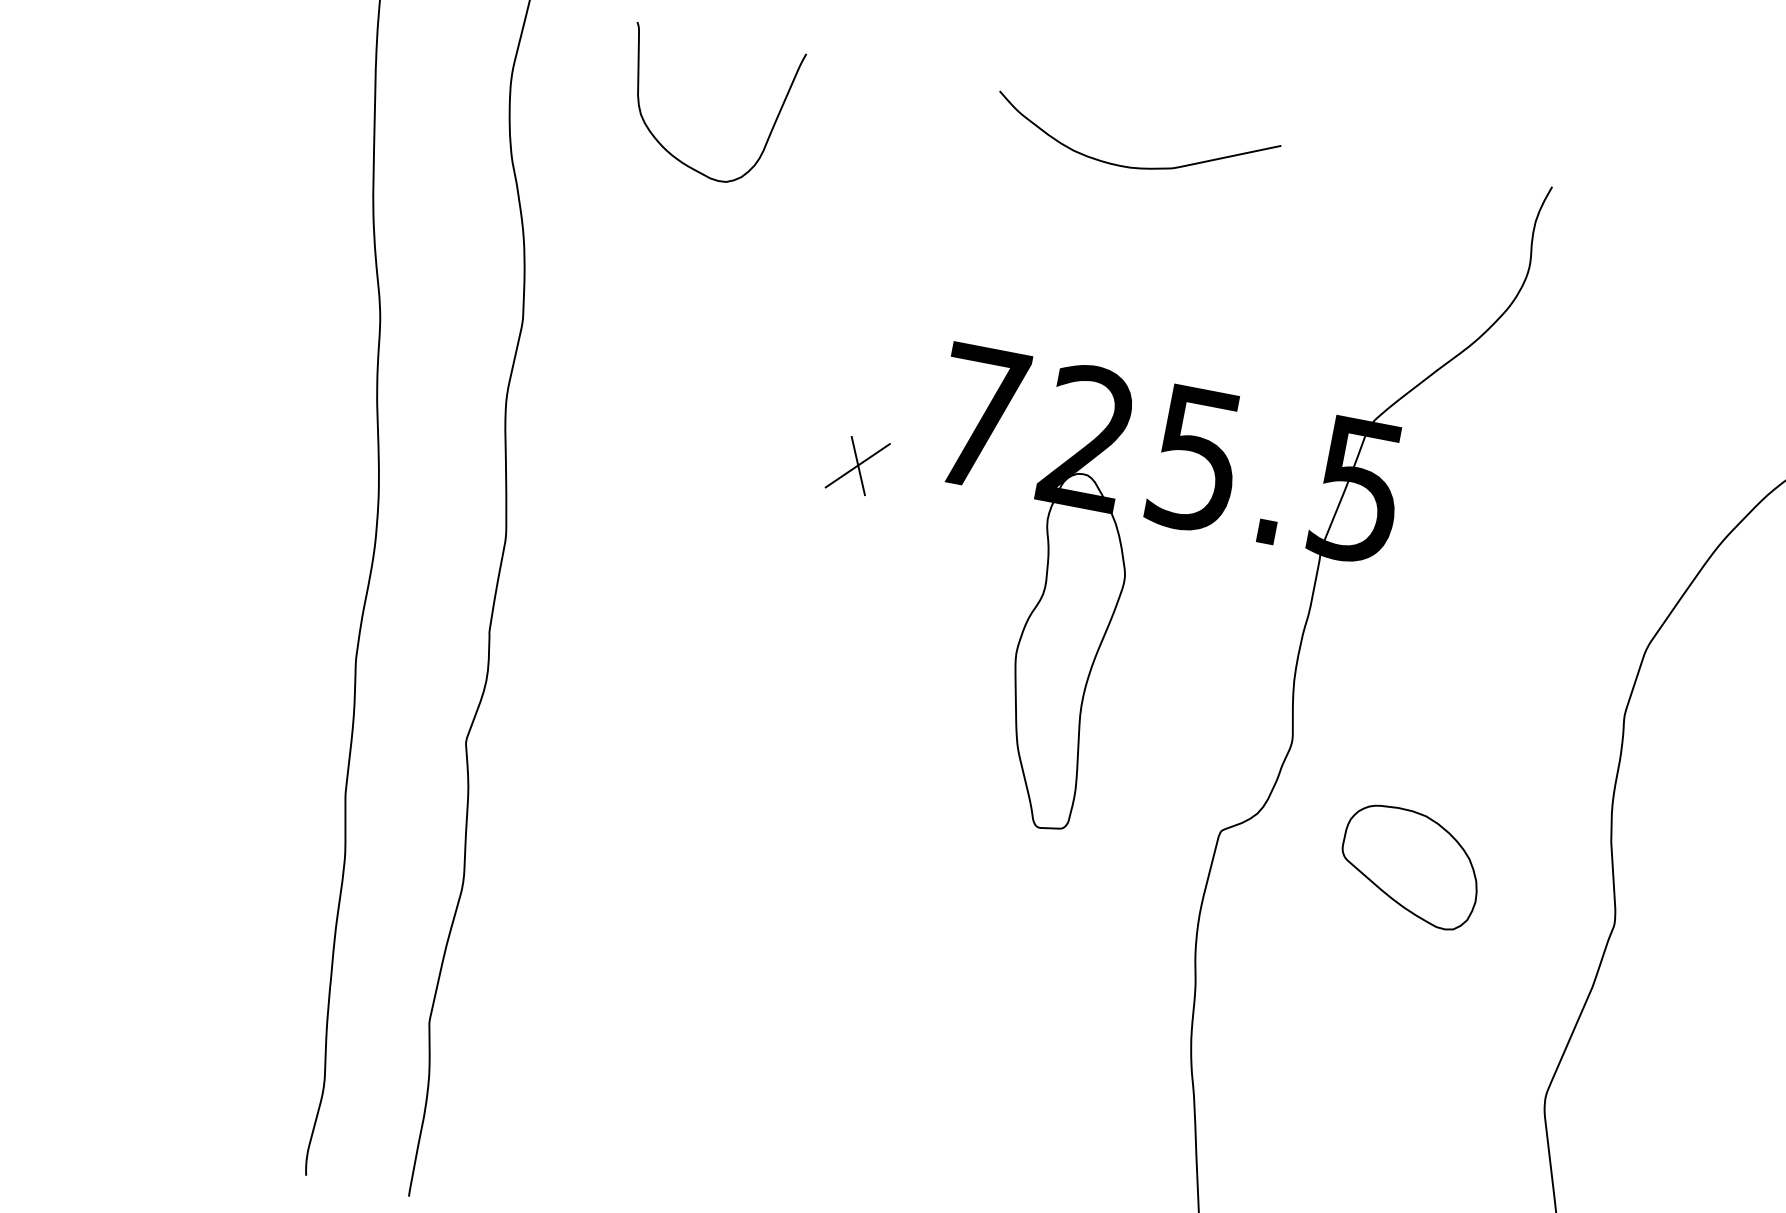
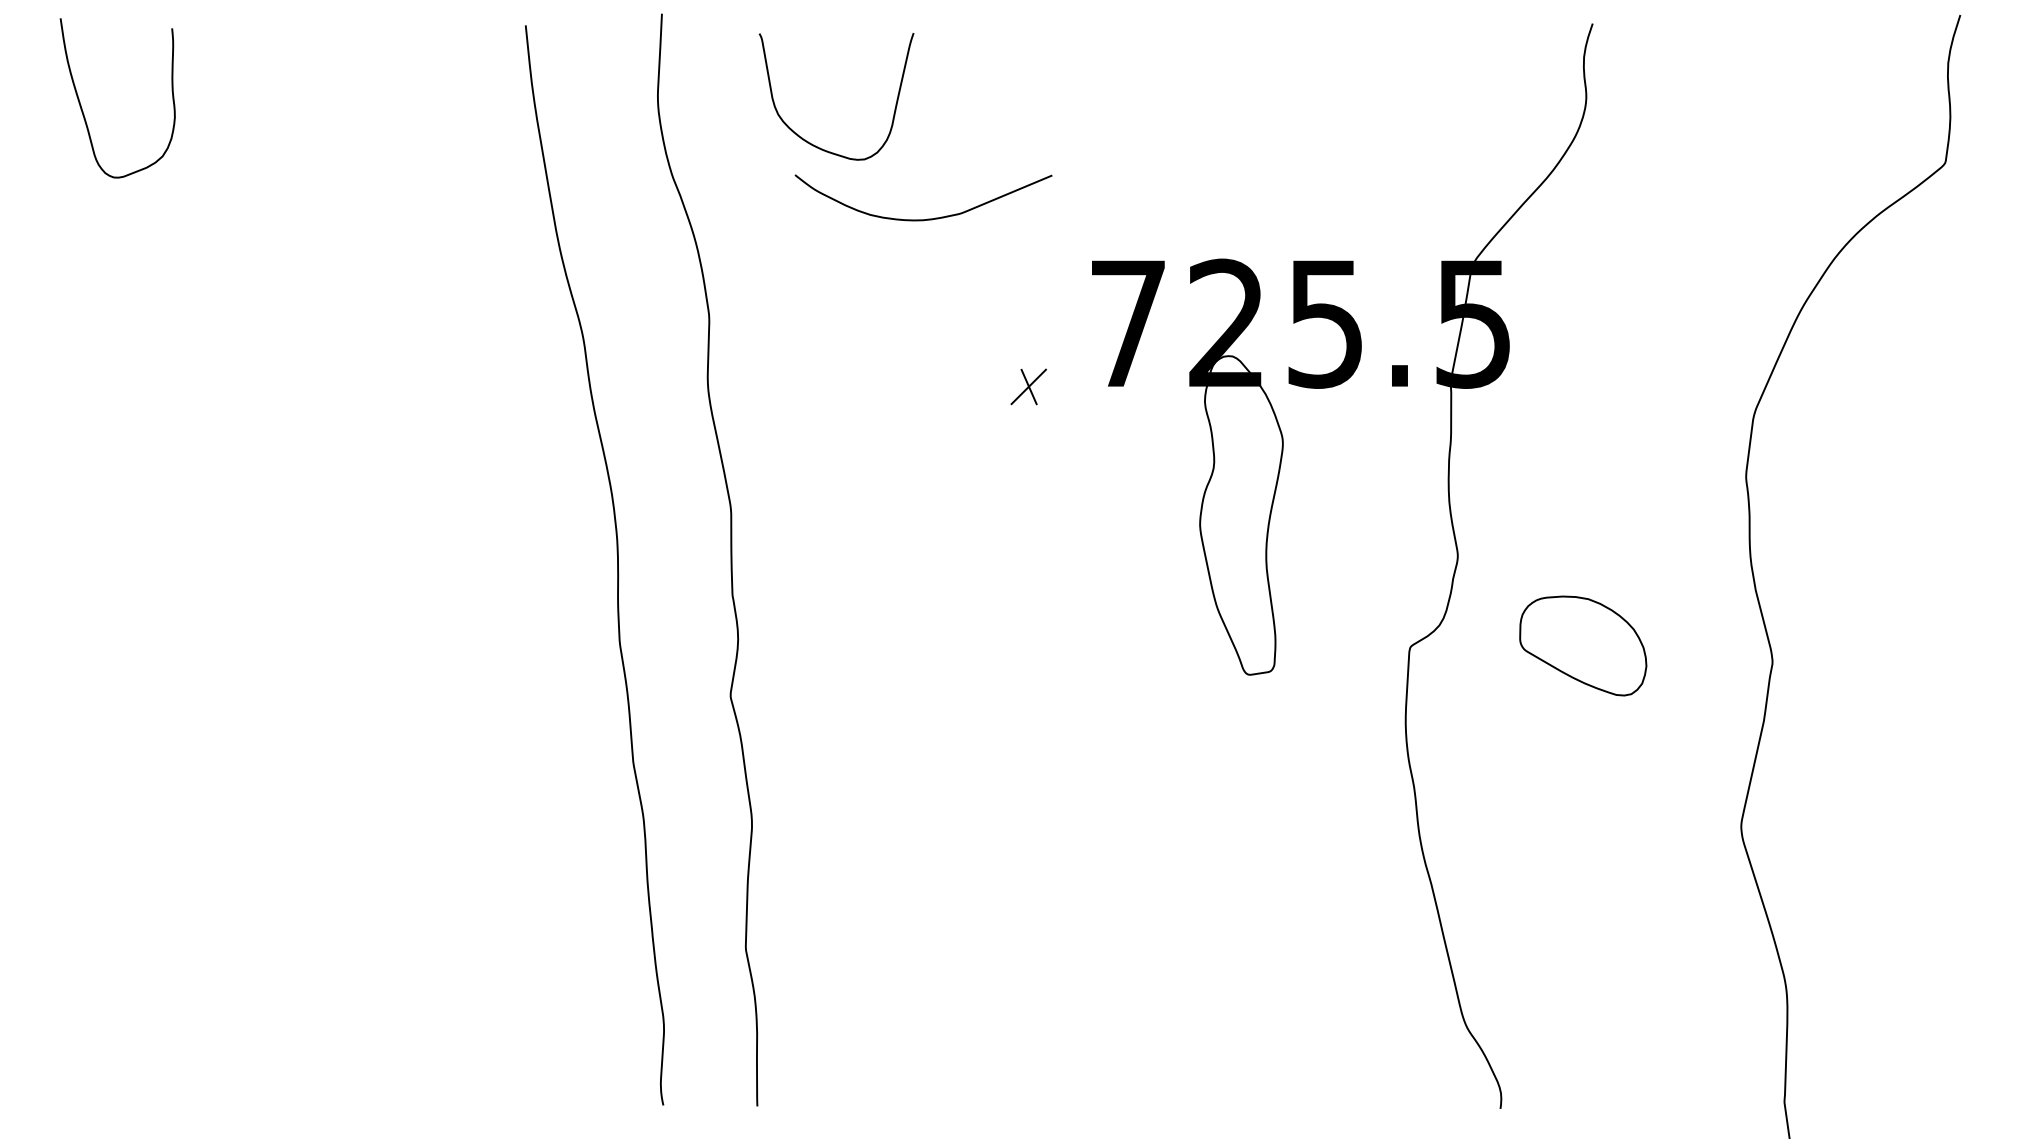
curve: (1135, 166) -> (927, 218), moved
part: (857, 465) -> (1028, 386), size x0.7

